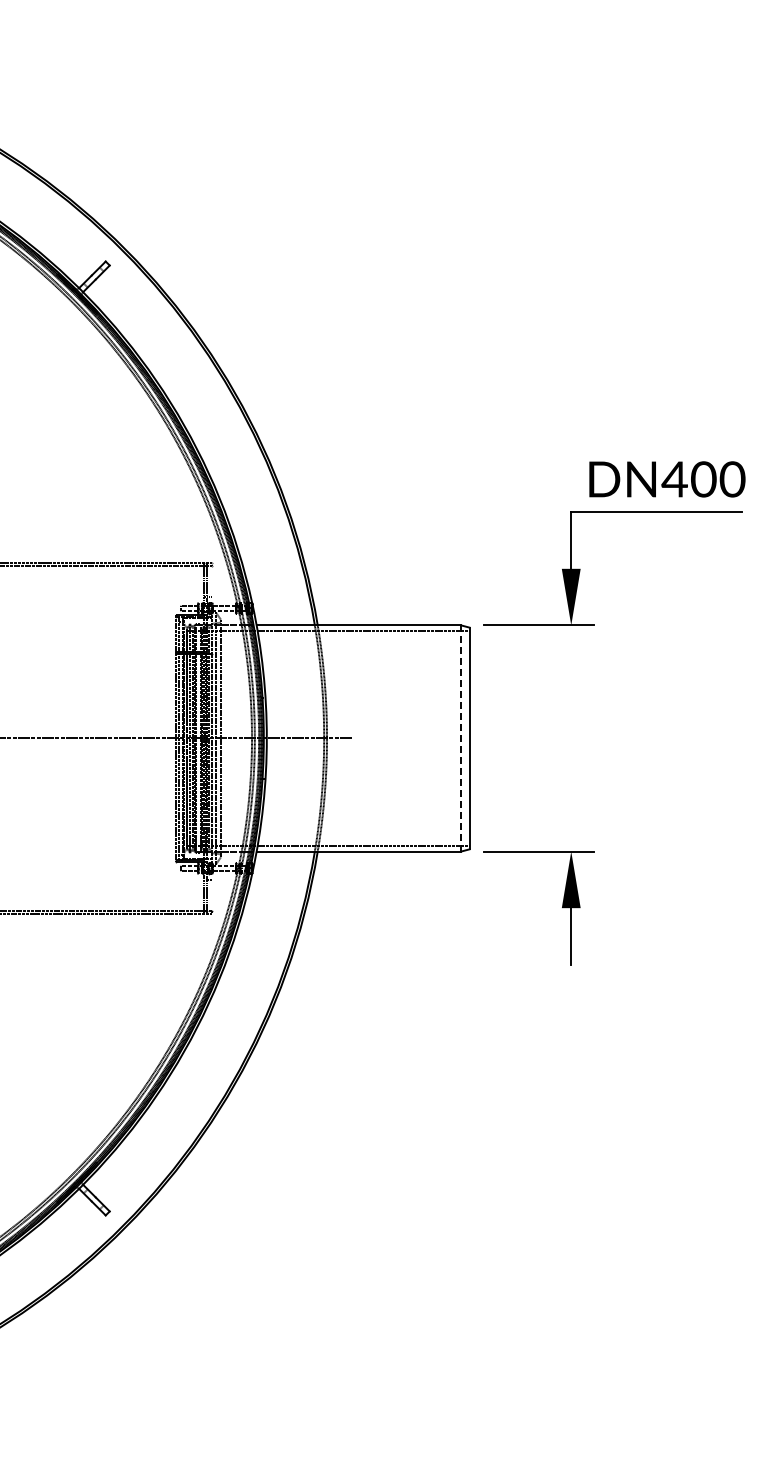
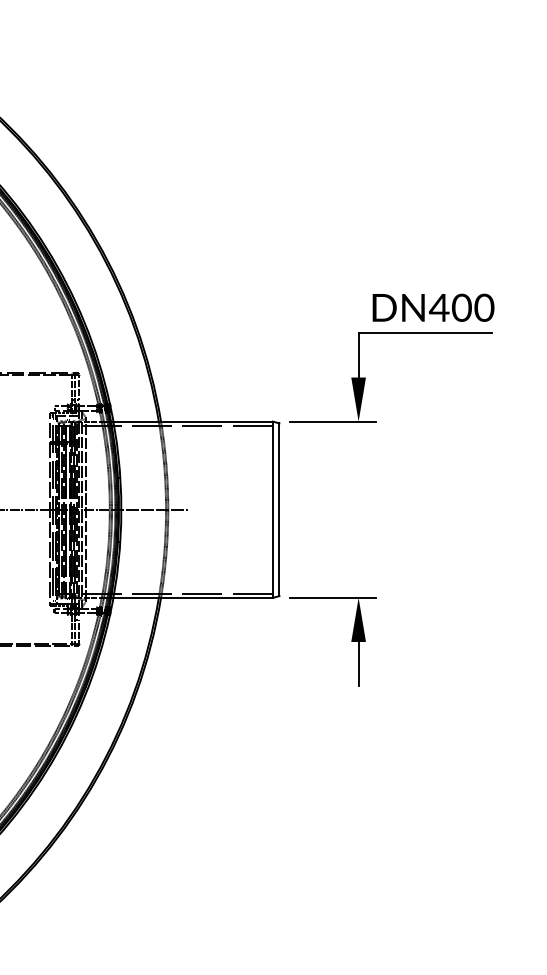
line: (212, 581) -> (79, 387), added
line: (461, 738) -> (273, 509), dashed -> solid
line: (212, 894) -> (79, 631), added

